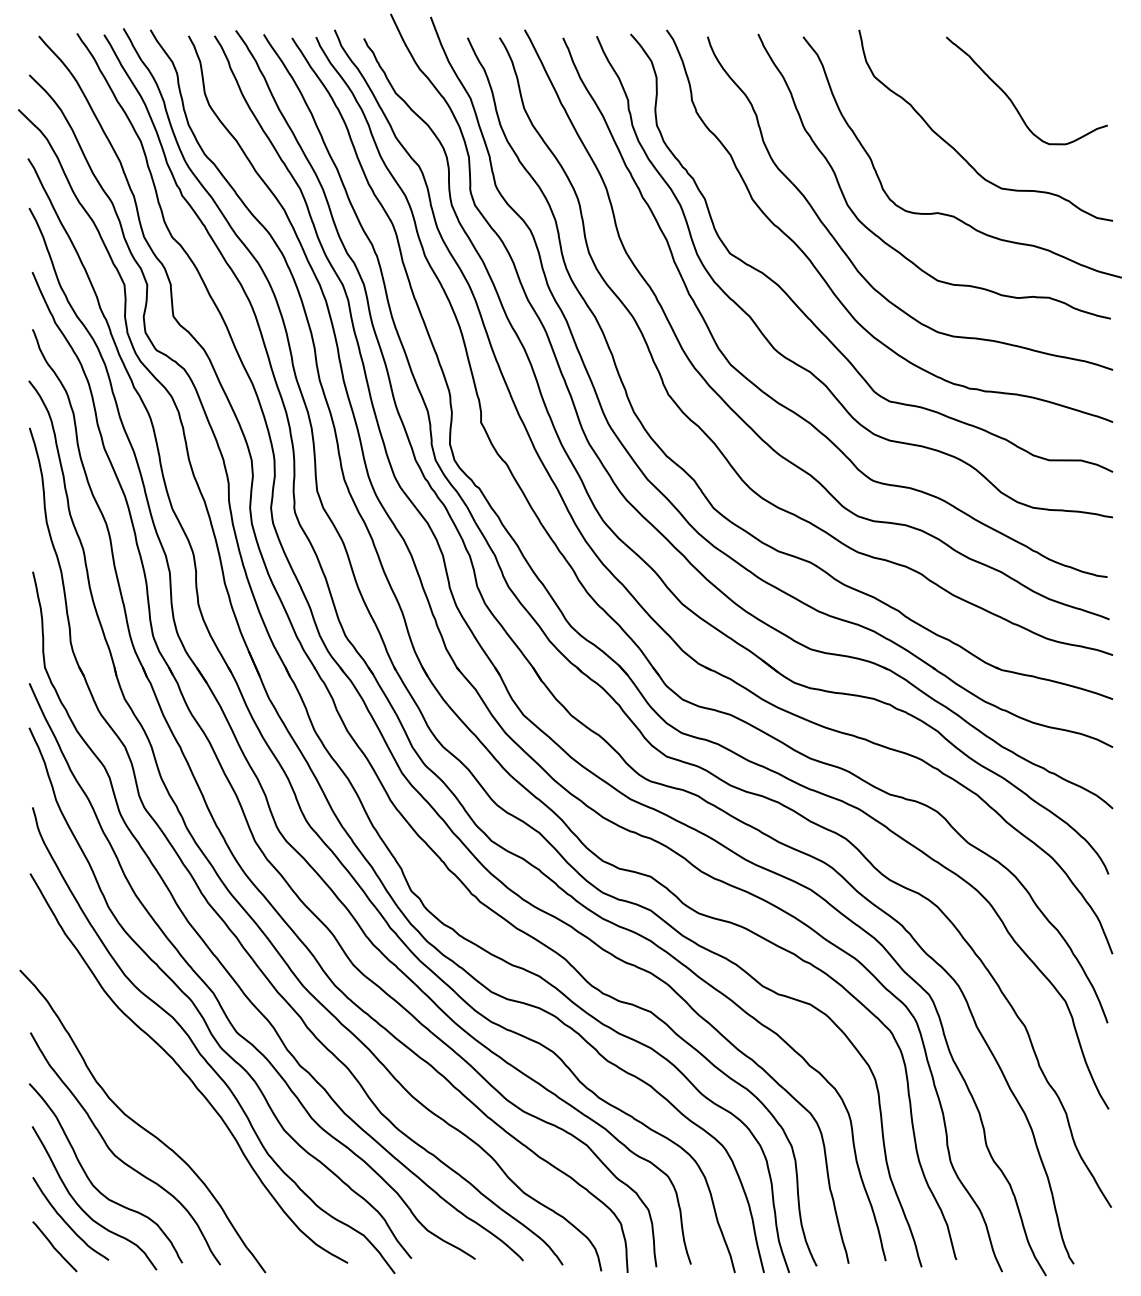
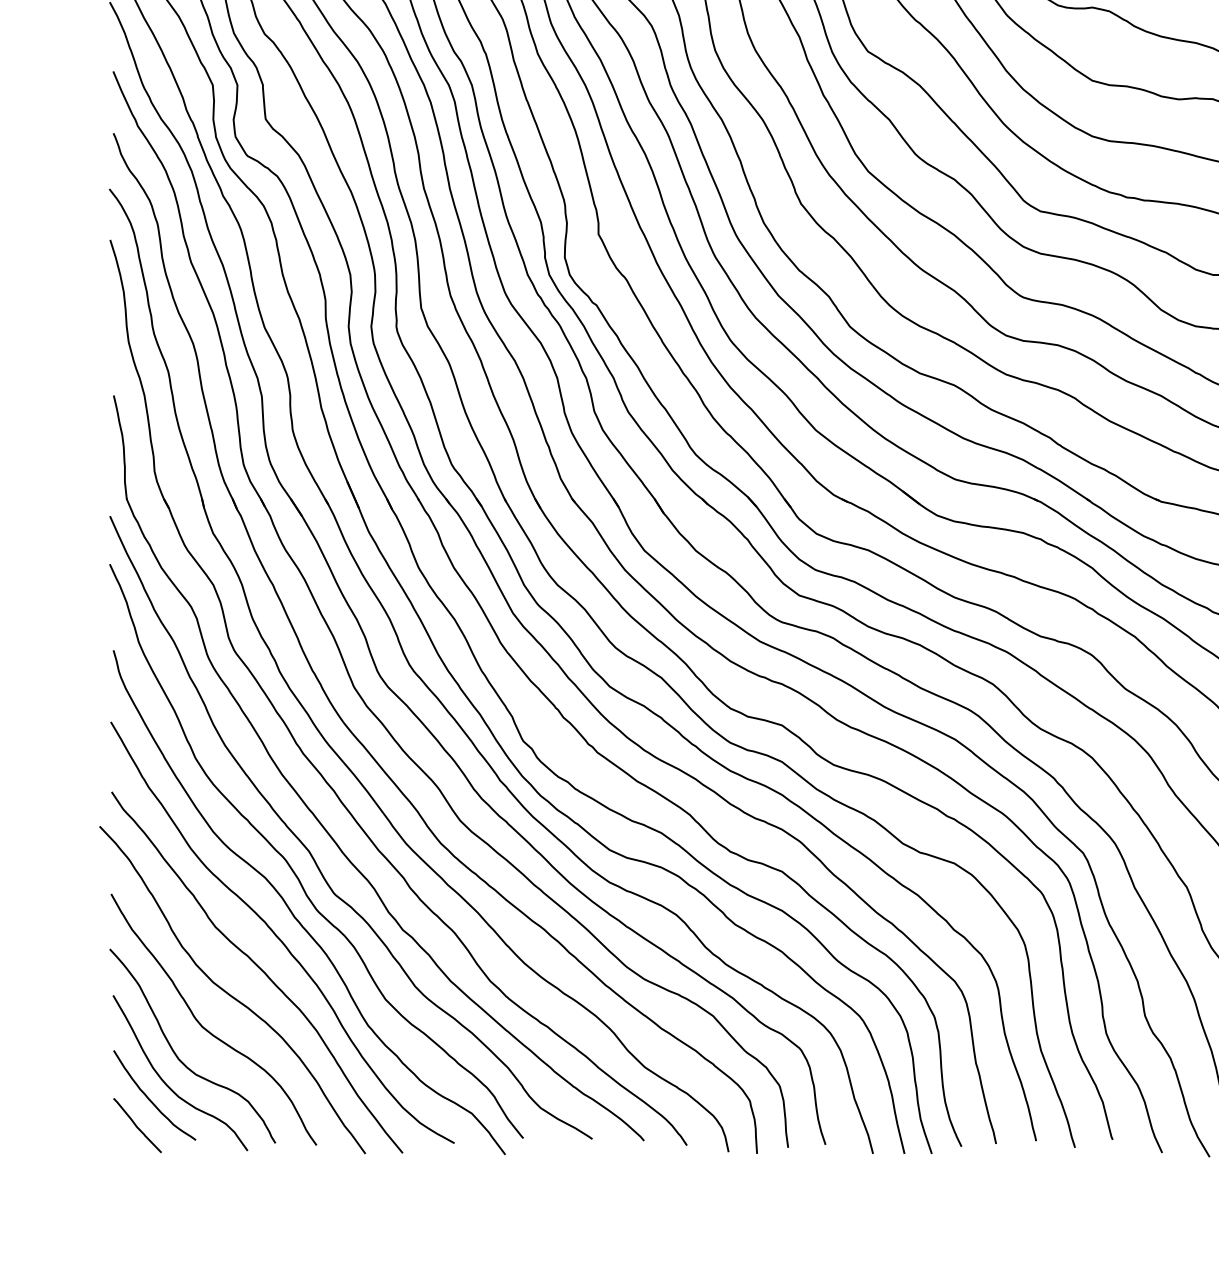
curve: (167, 1102) -> (259, 969), added

